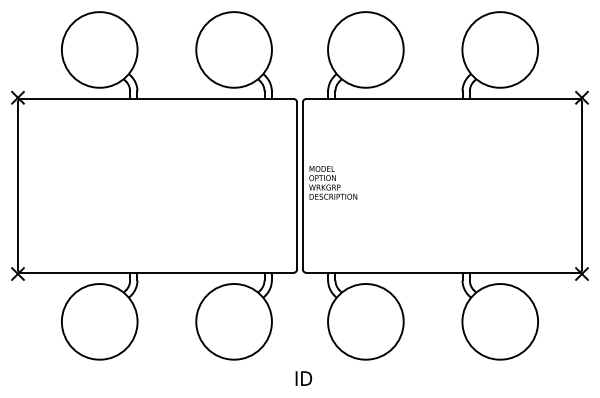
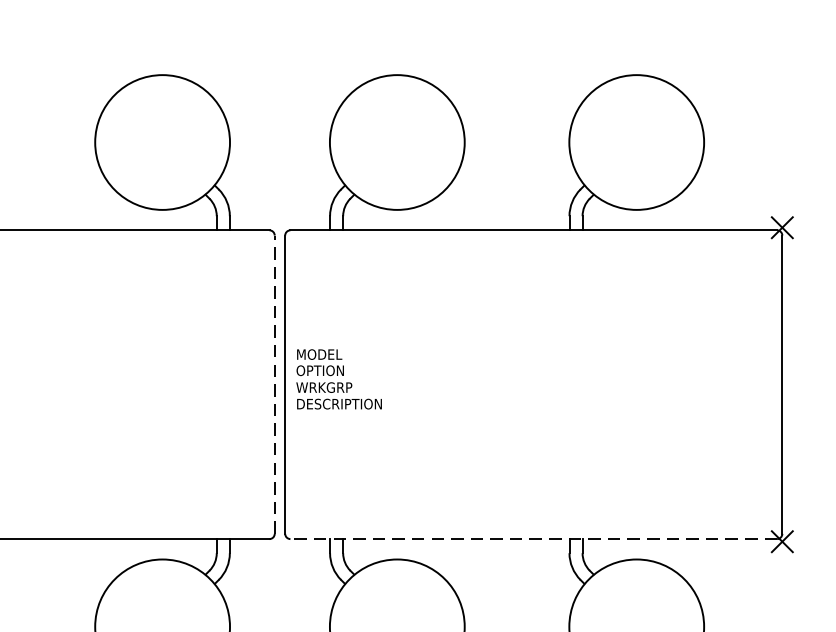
line: (297, 185) -> (275, 383), solid -> dashed
line: (442, 272) -> (533, 538), solid -> dashed

